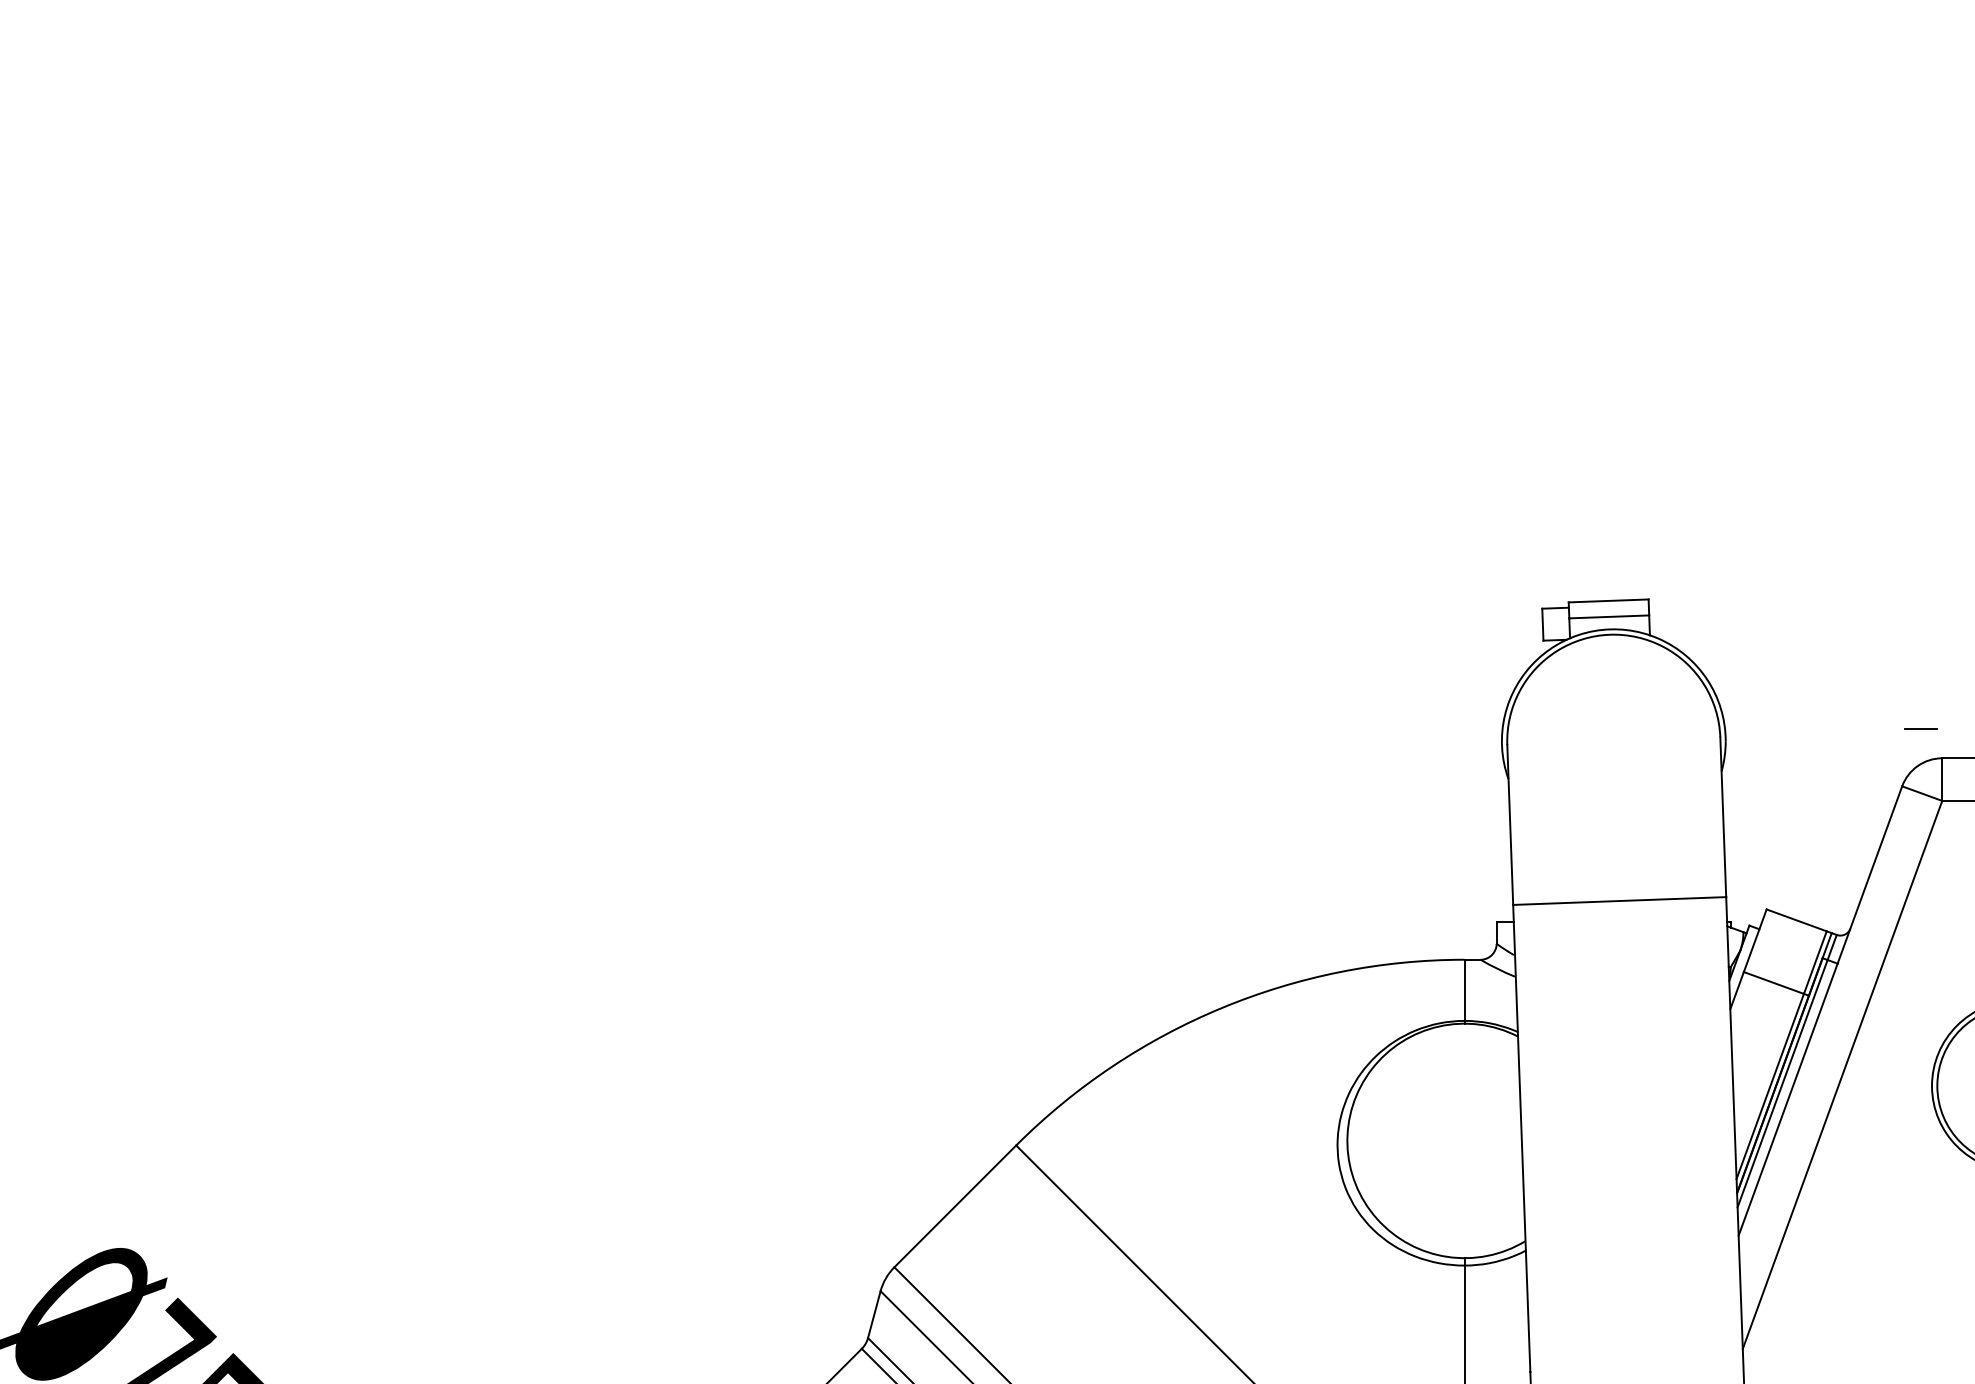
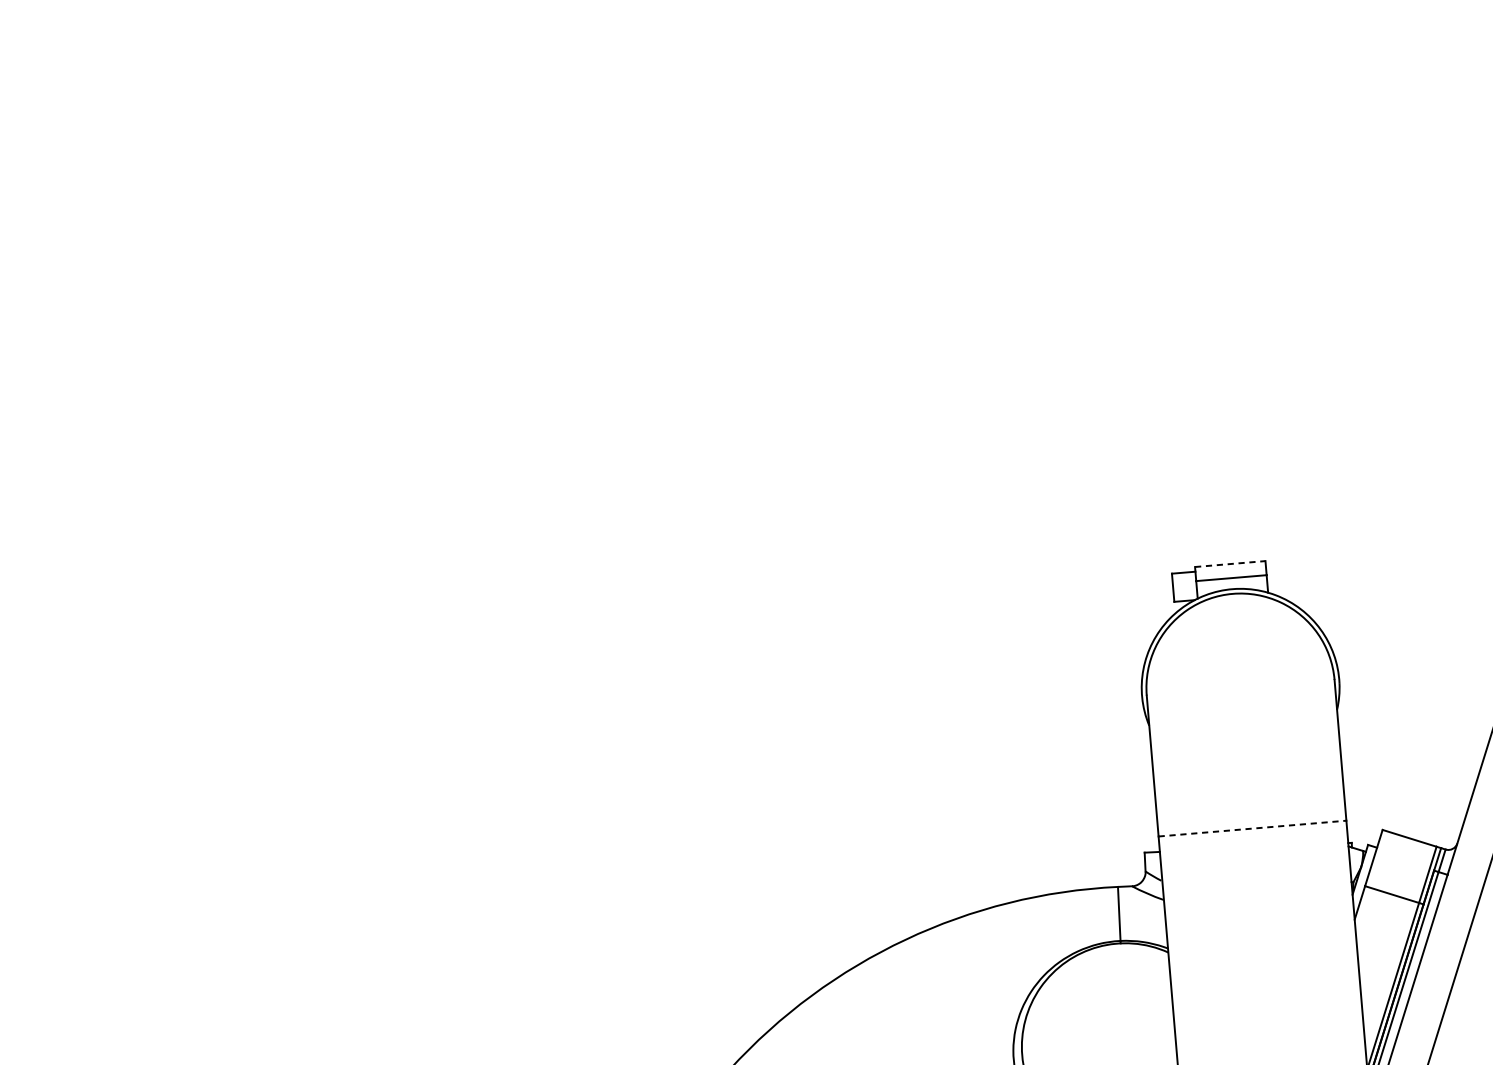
line: (1608, 600) -> (1230, 563), solid -> dashed
line: (1619, 901) -> (1252, 829), solid -> dashed

